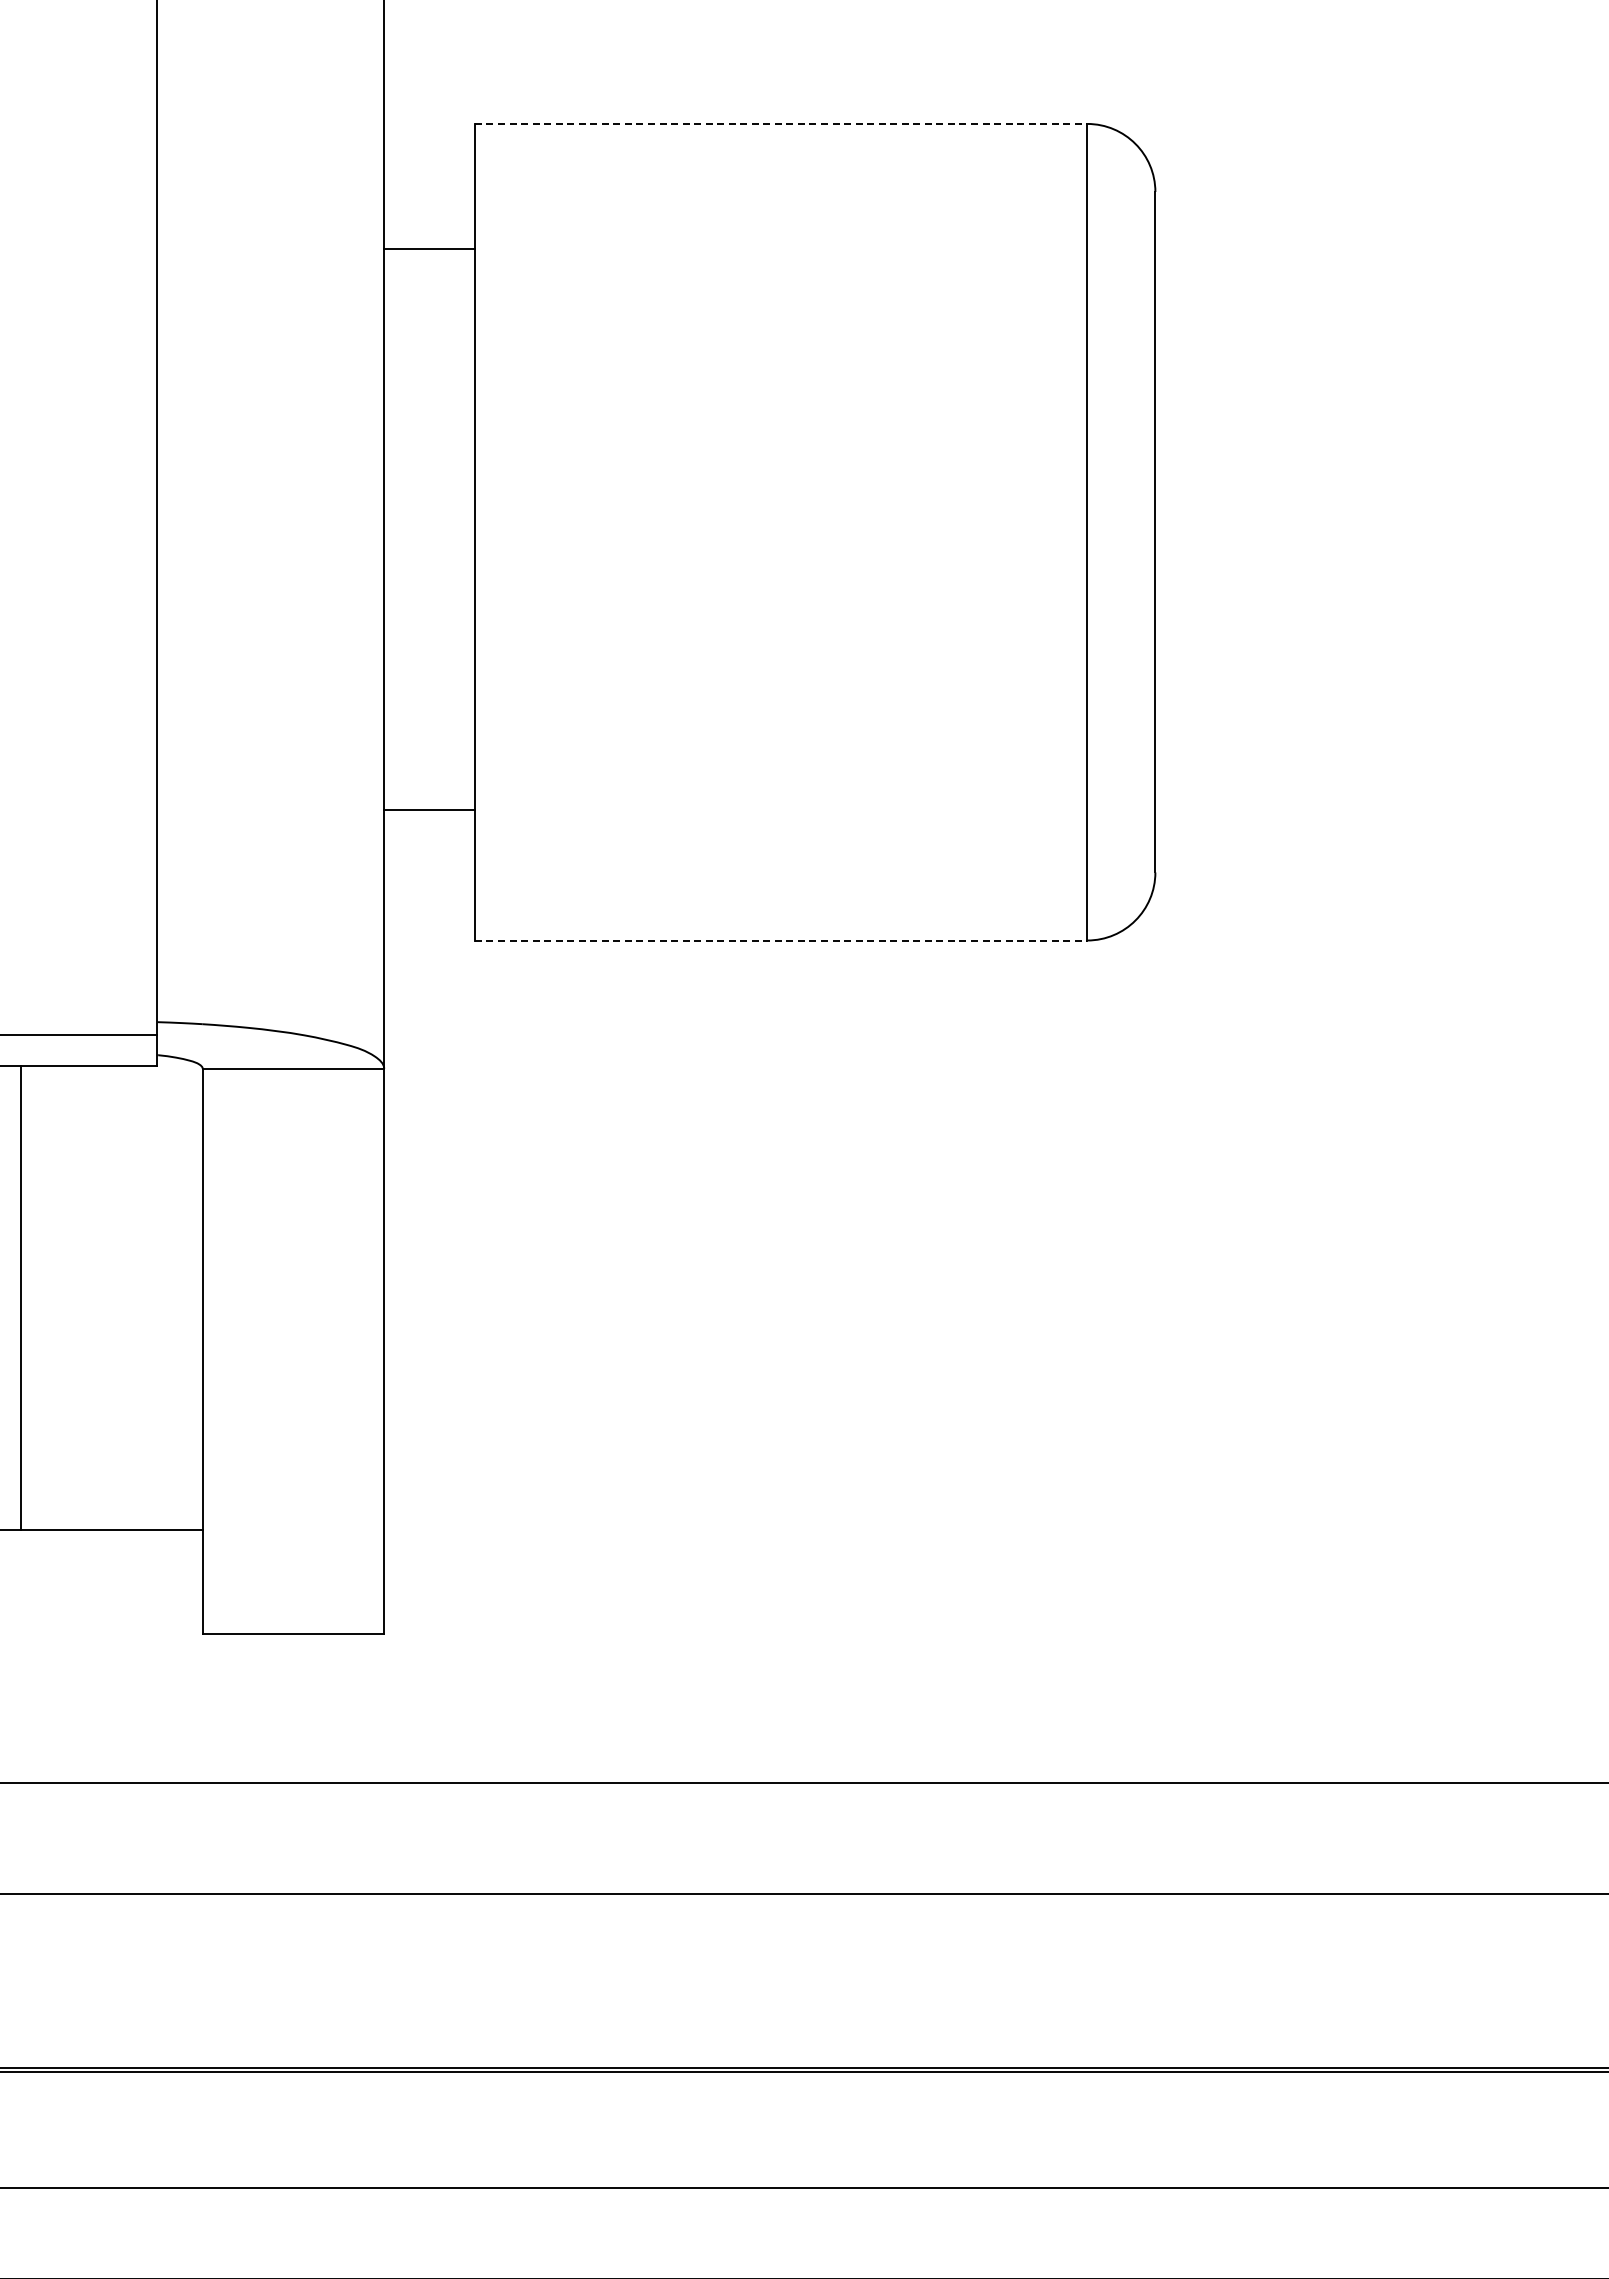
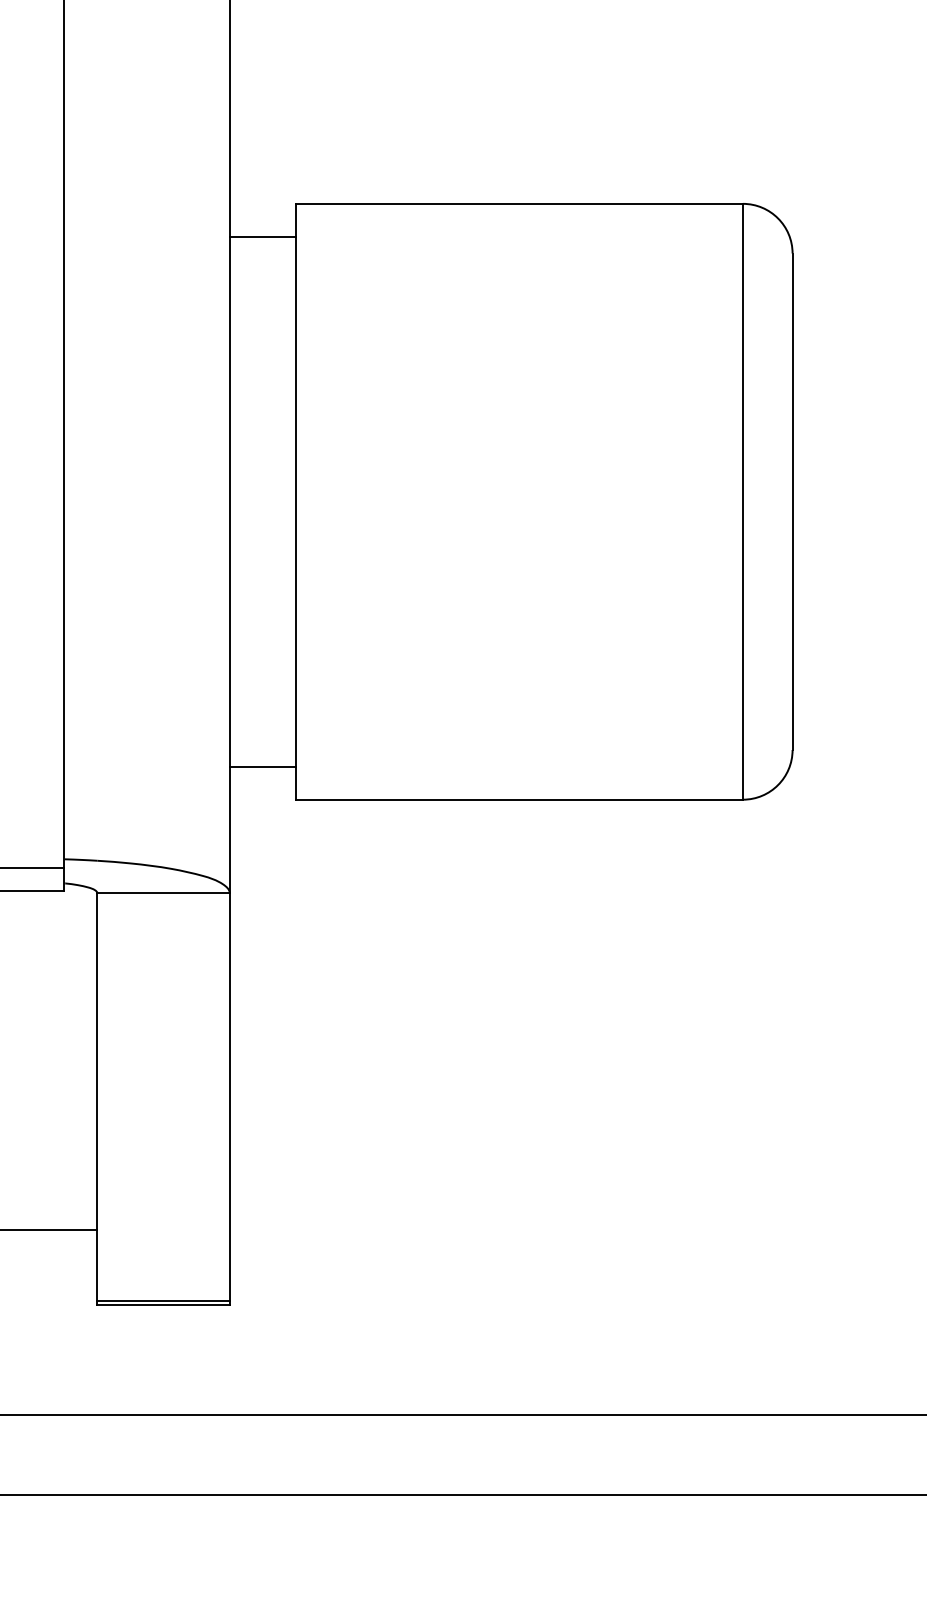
line: (781, 123) -> (519, 203), dashed -> solid
line: (429, 249) -> (262, 237), moved
line: (429, 810) -> (262, 766), moved
line: (781, 940) -> (519, 799), dashed -> solid
line: (293, 1628) -> (163, 1301), added

